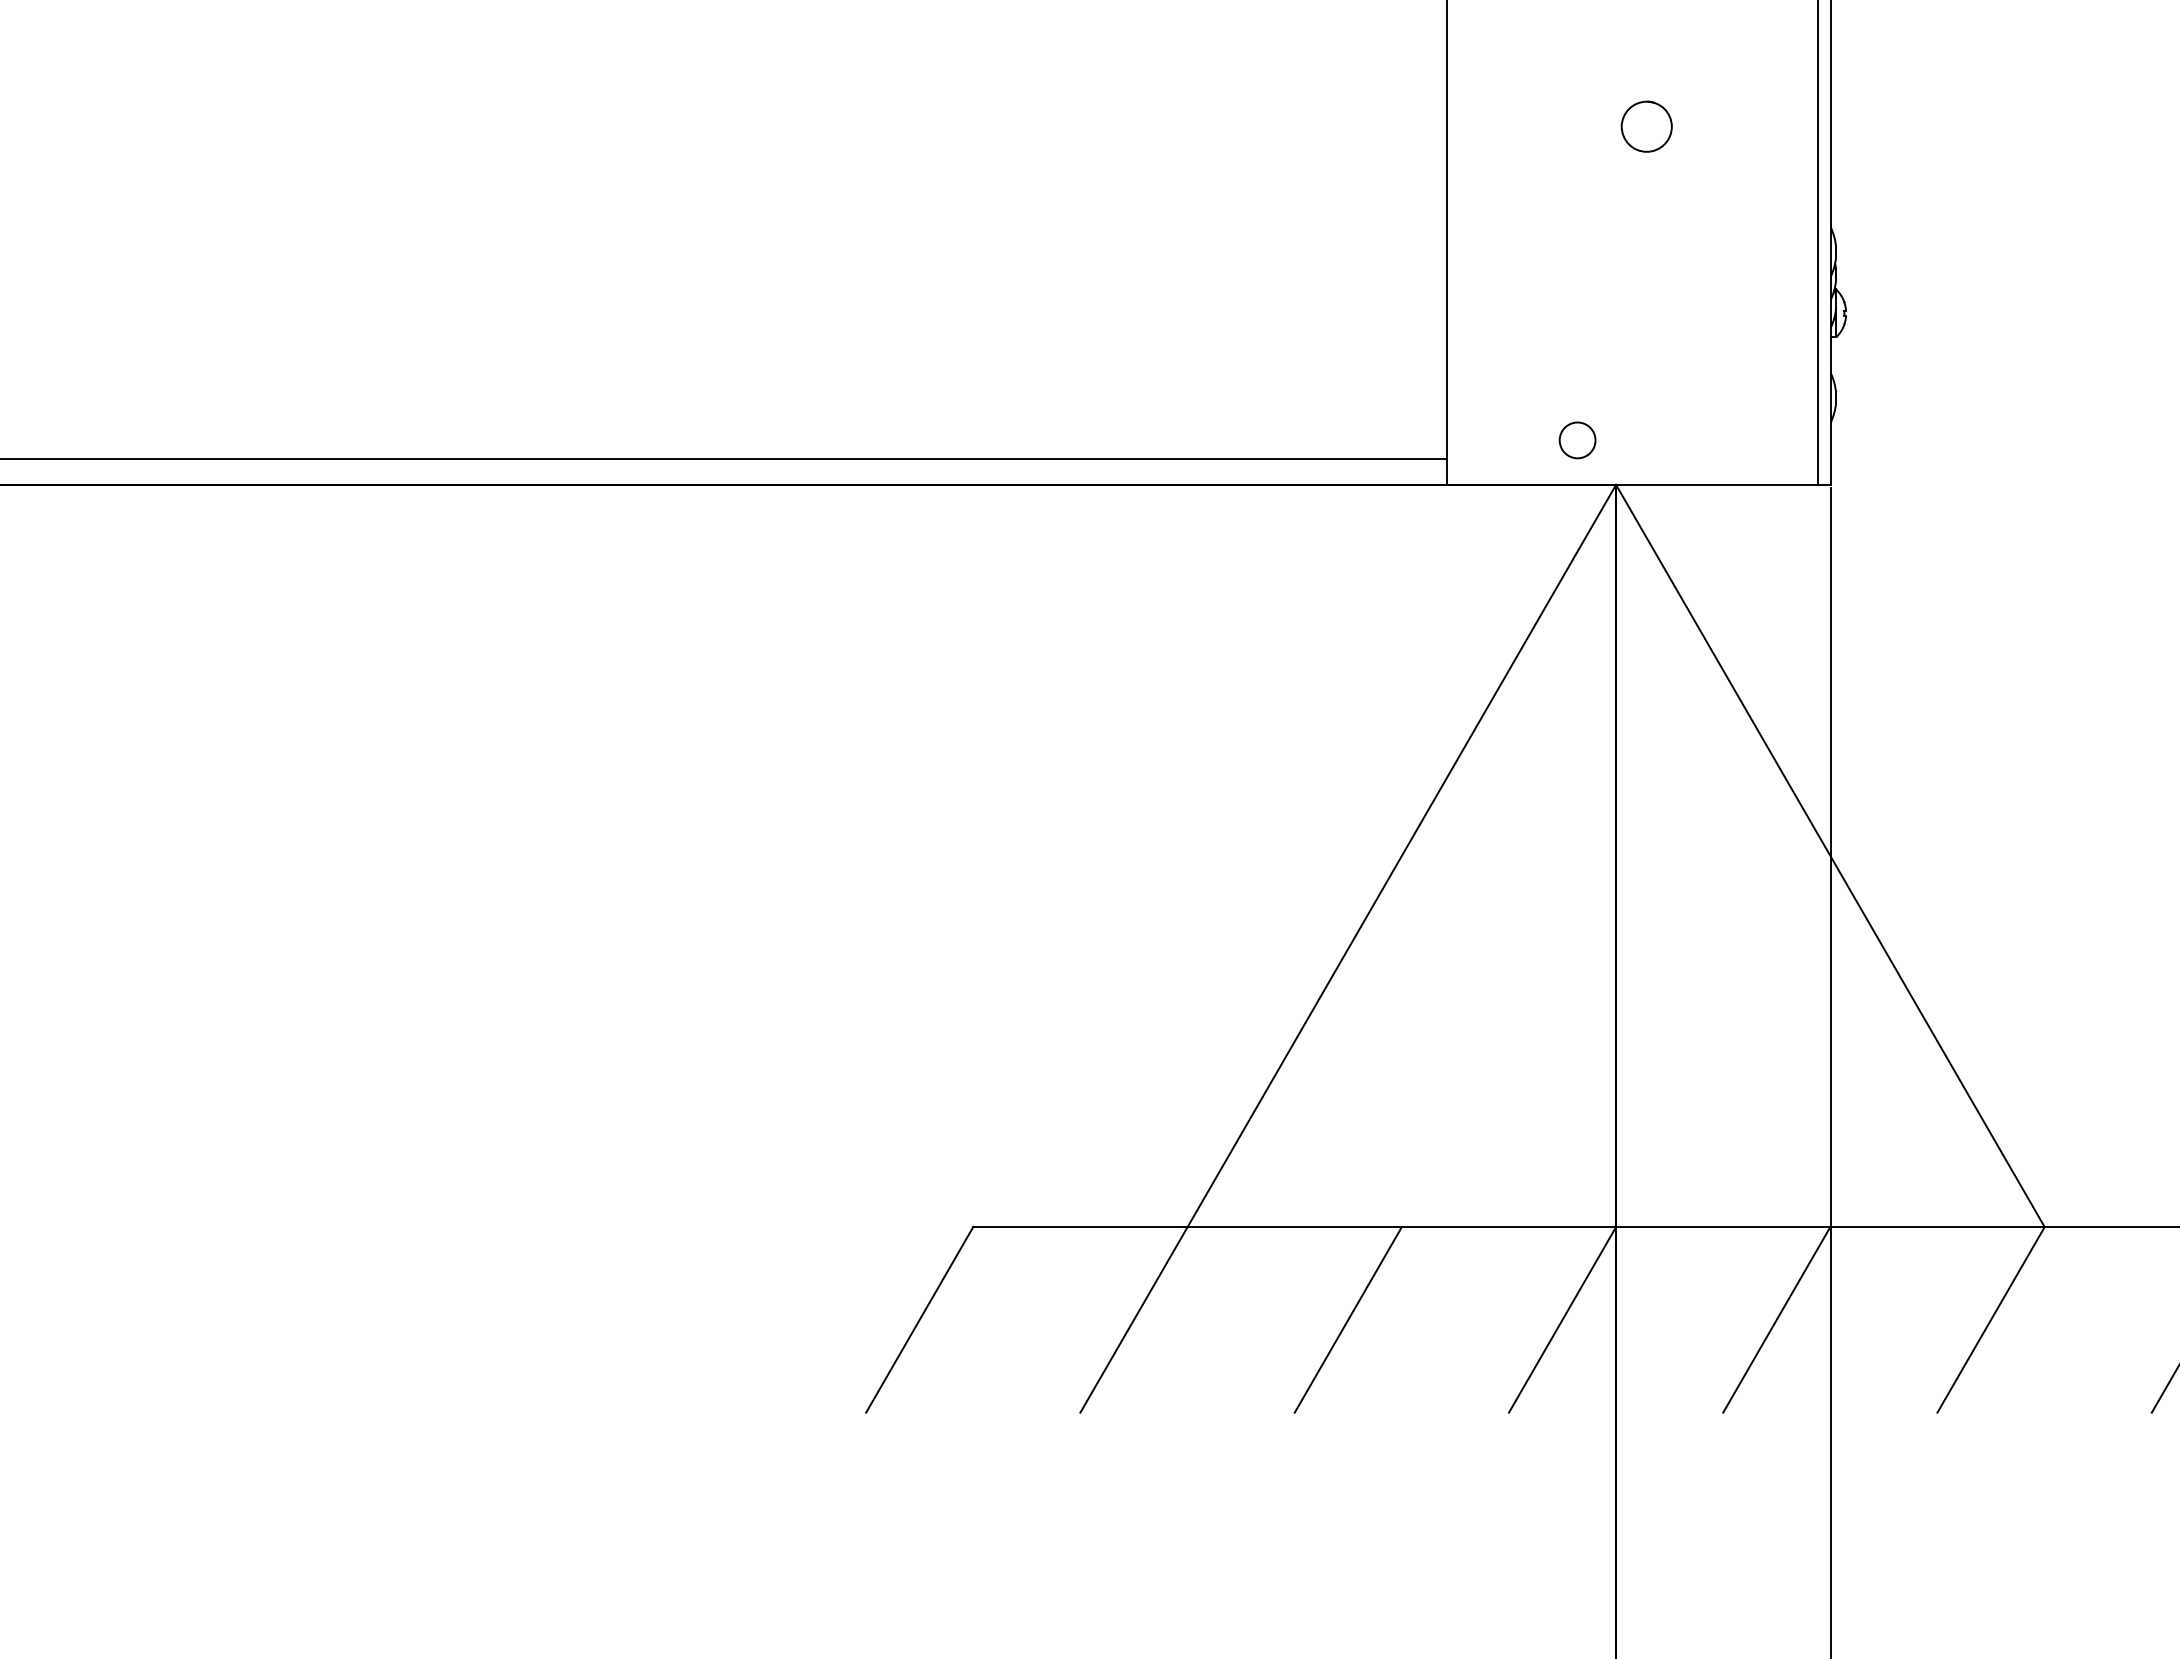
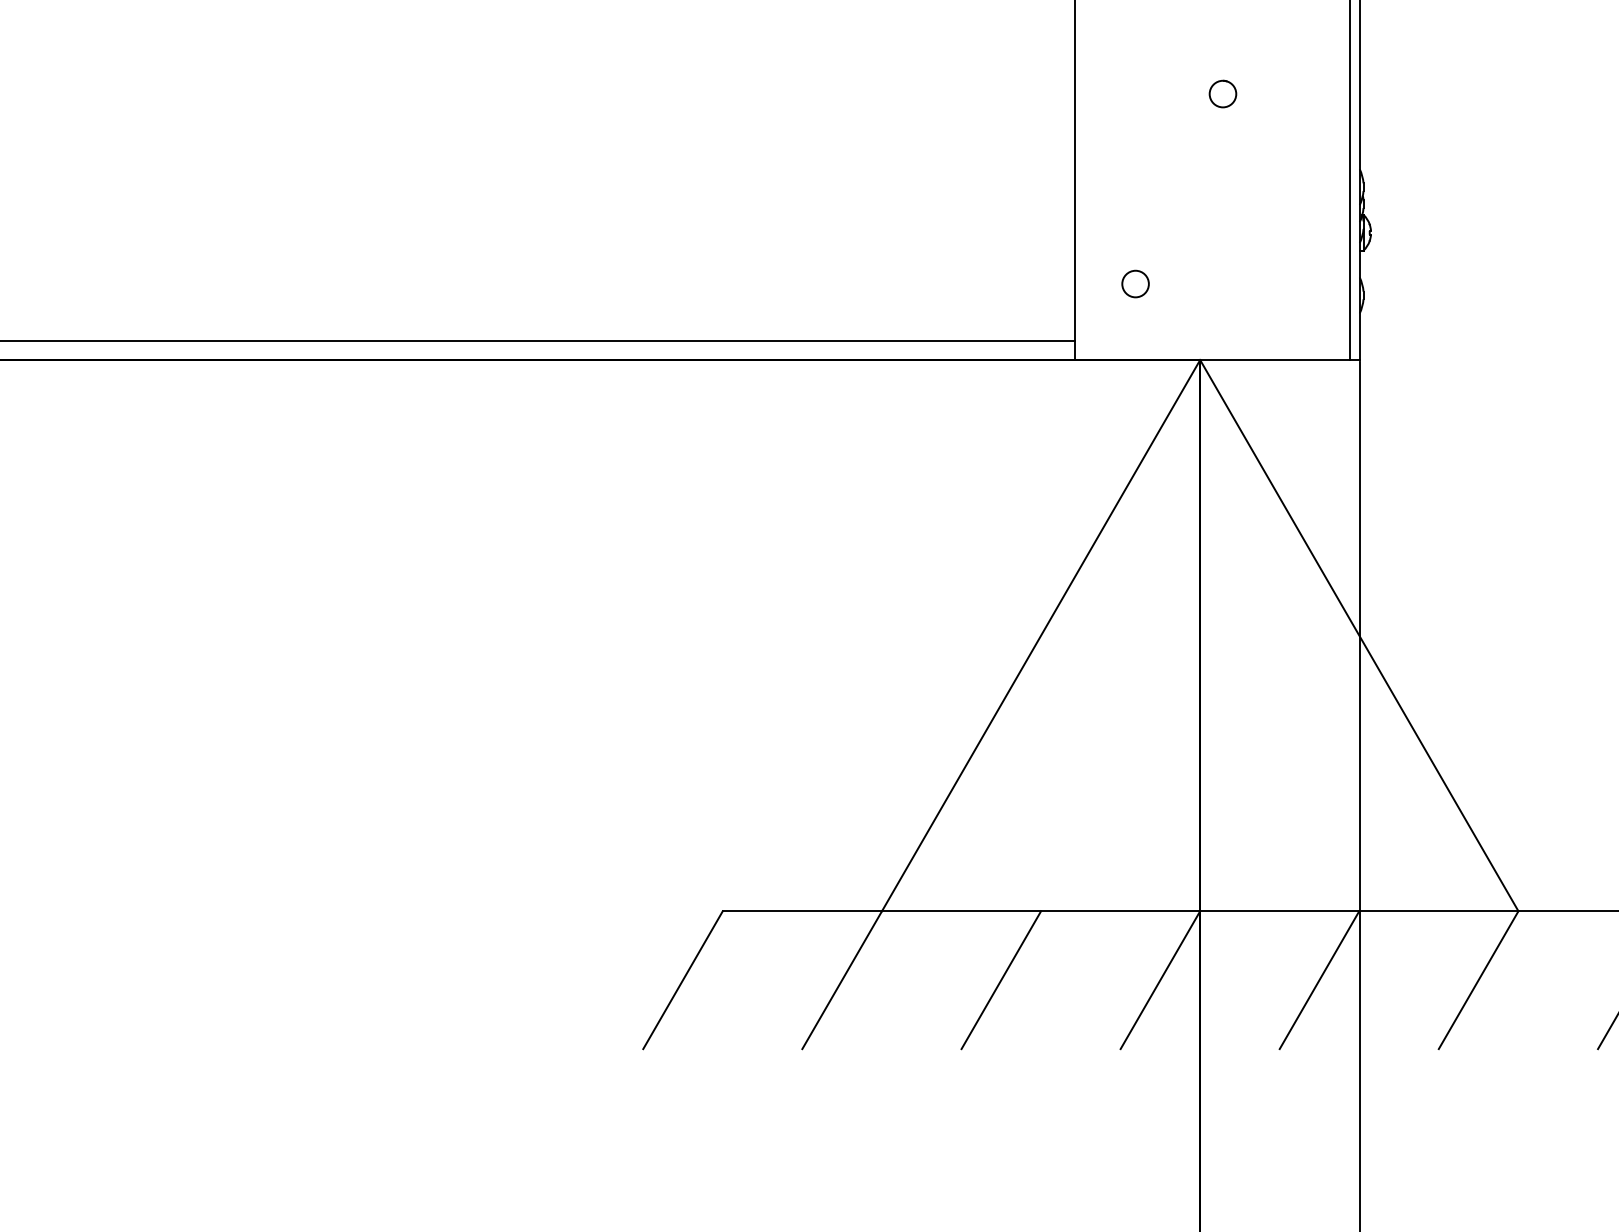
part: (1646, 125) -> (1222, 93), size x0.71
circle: (1577, 439) -> (1135, 283), moved

